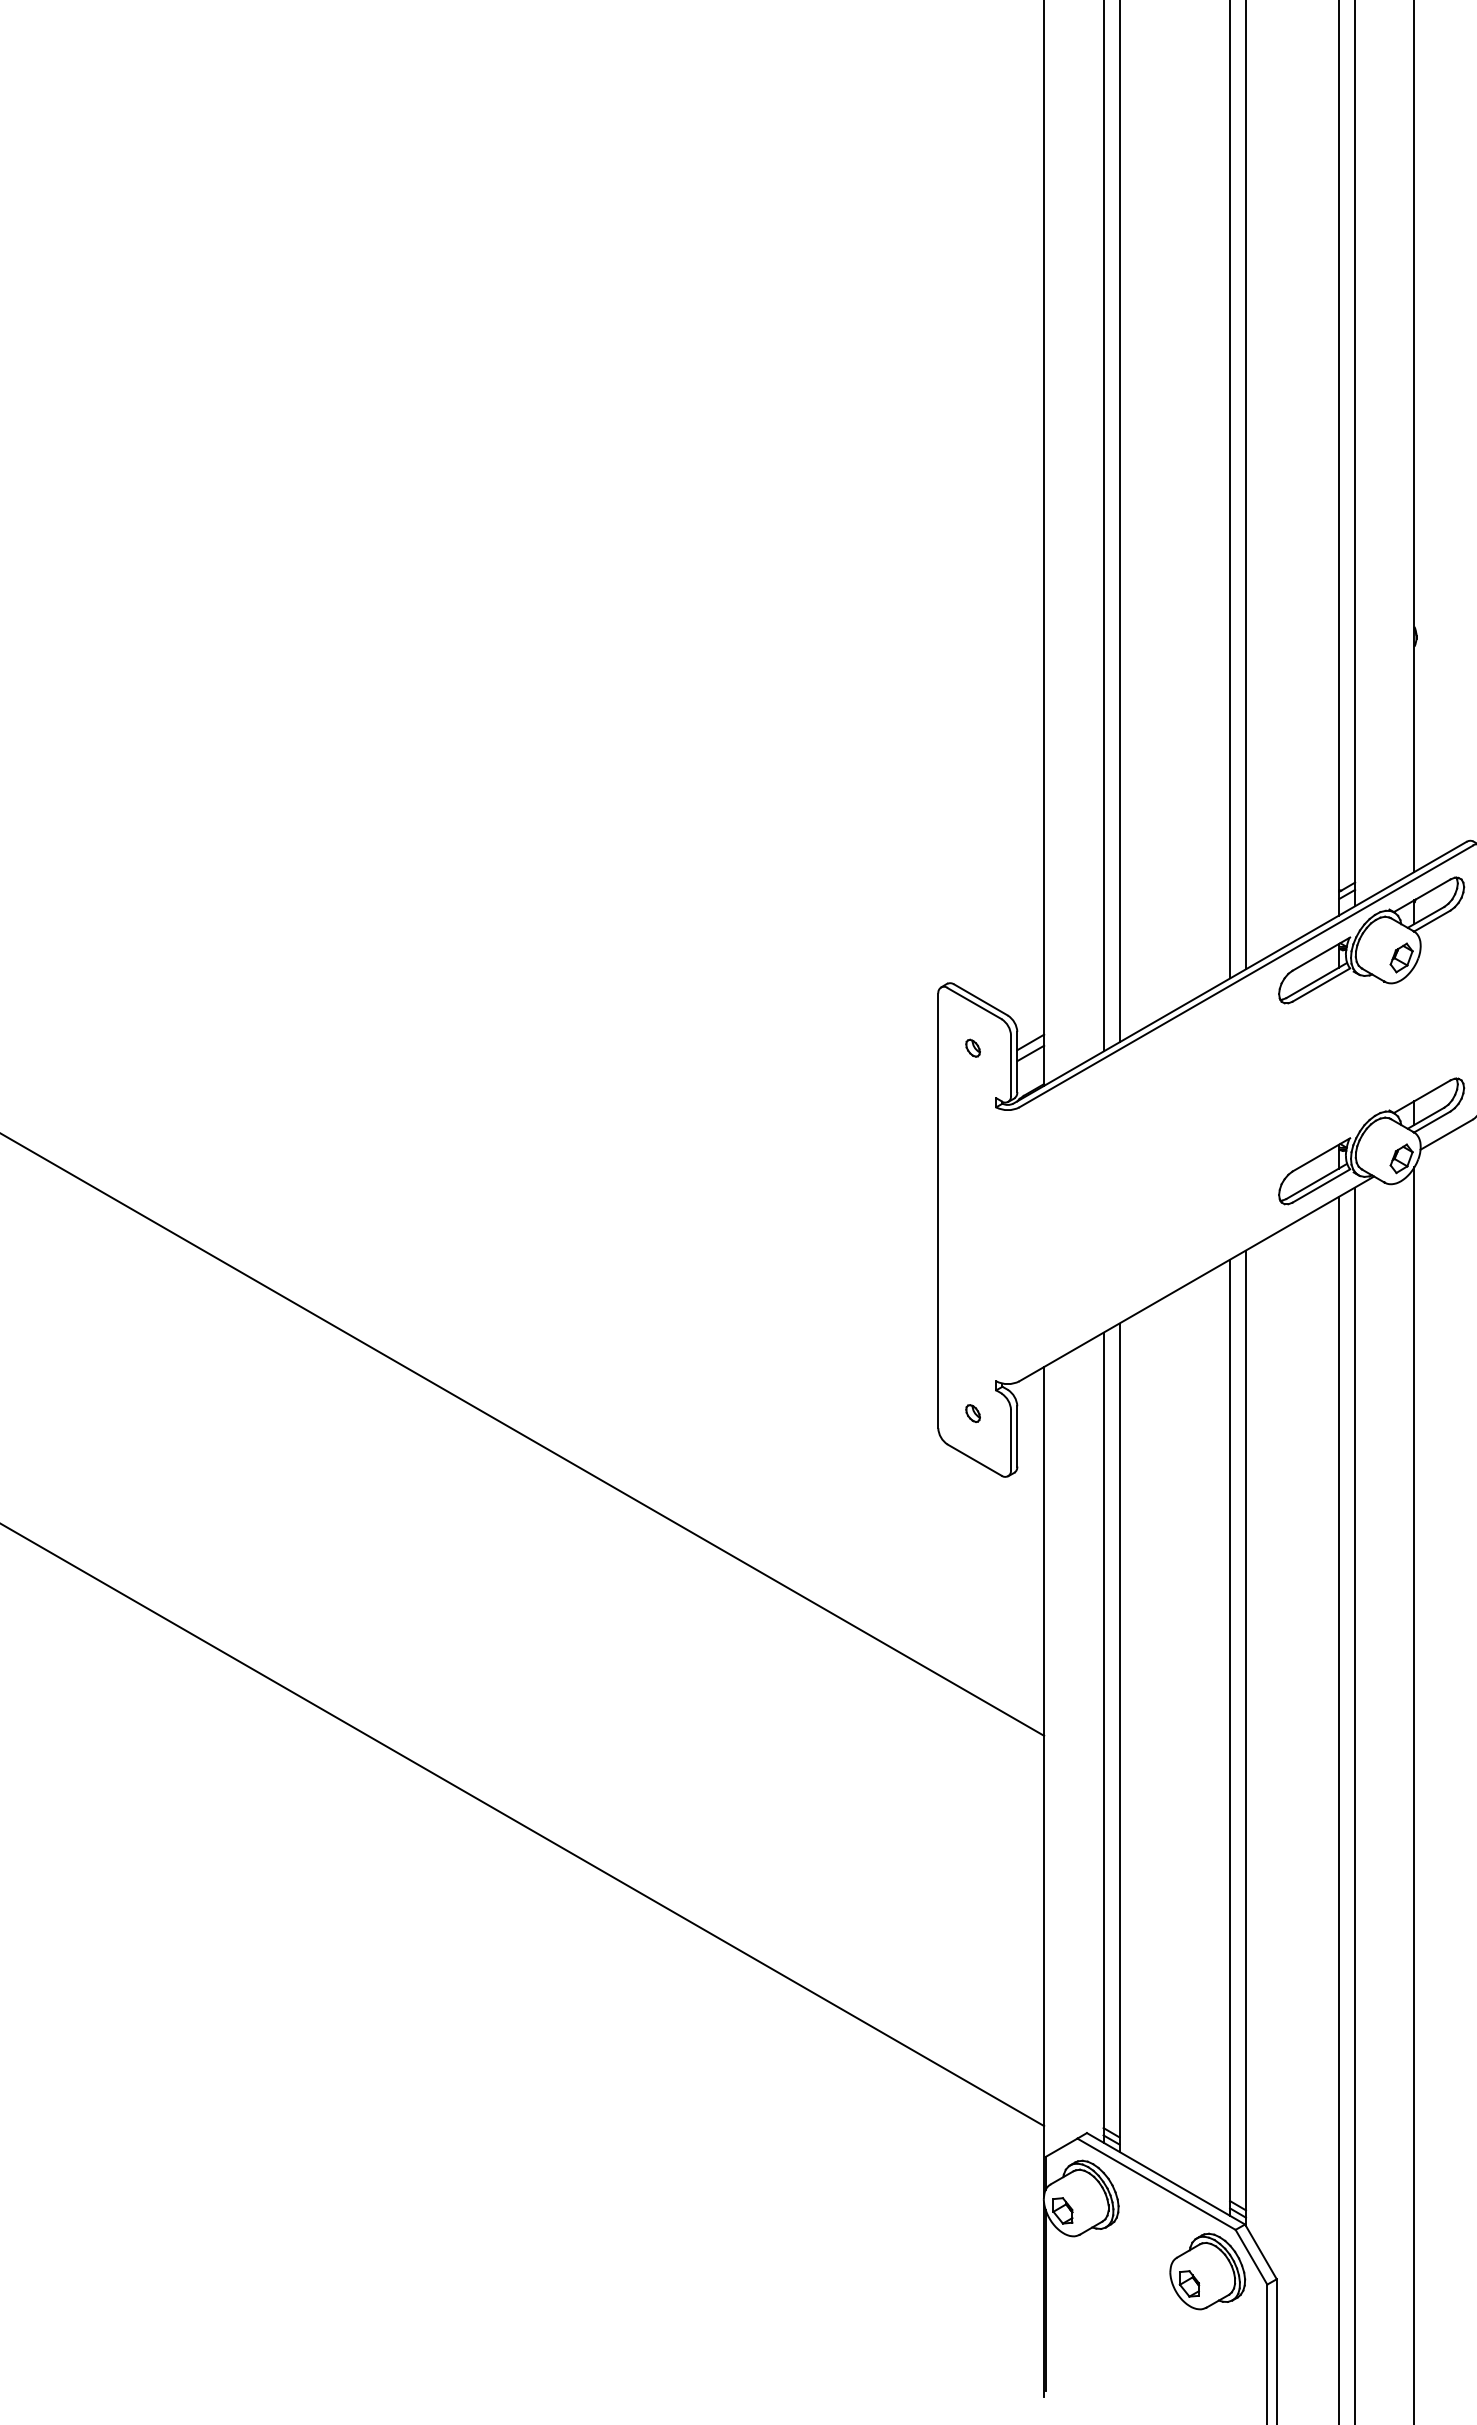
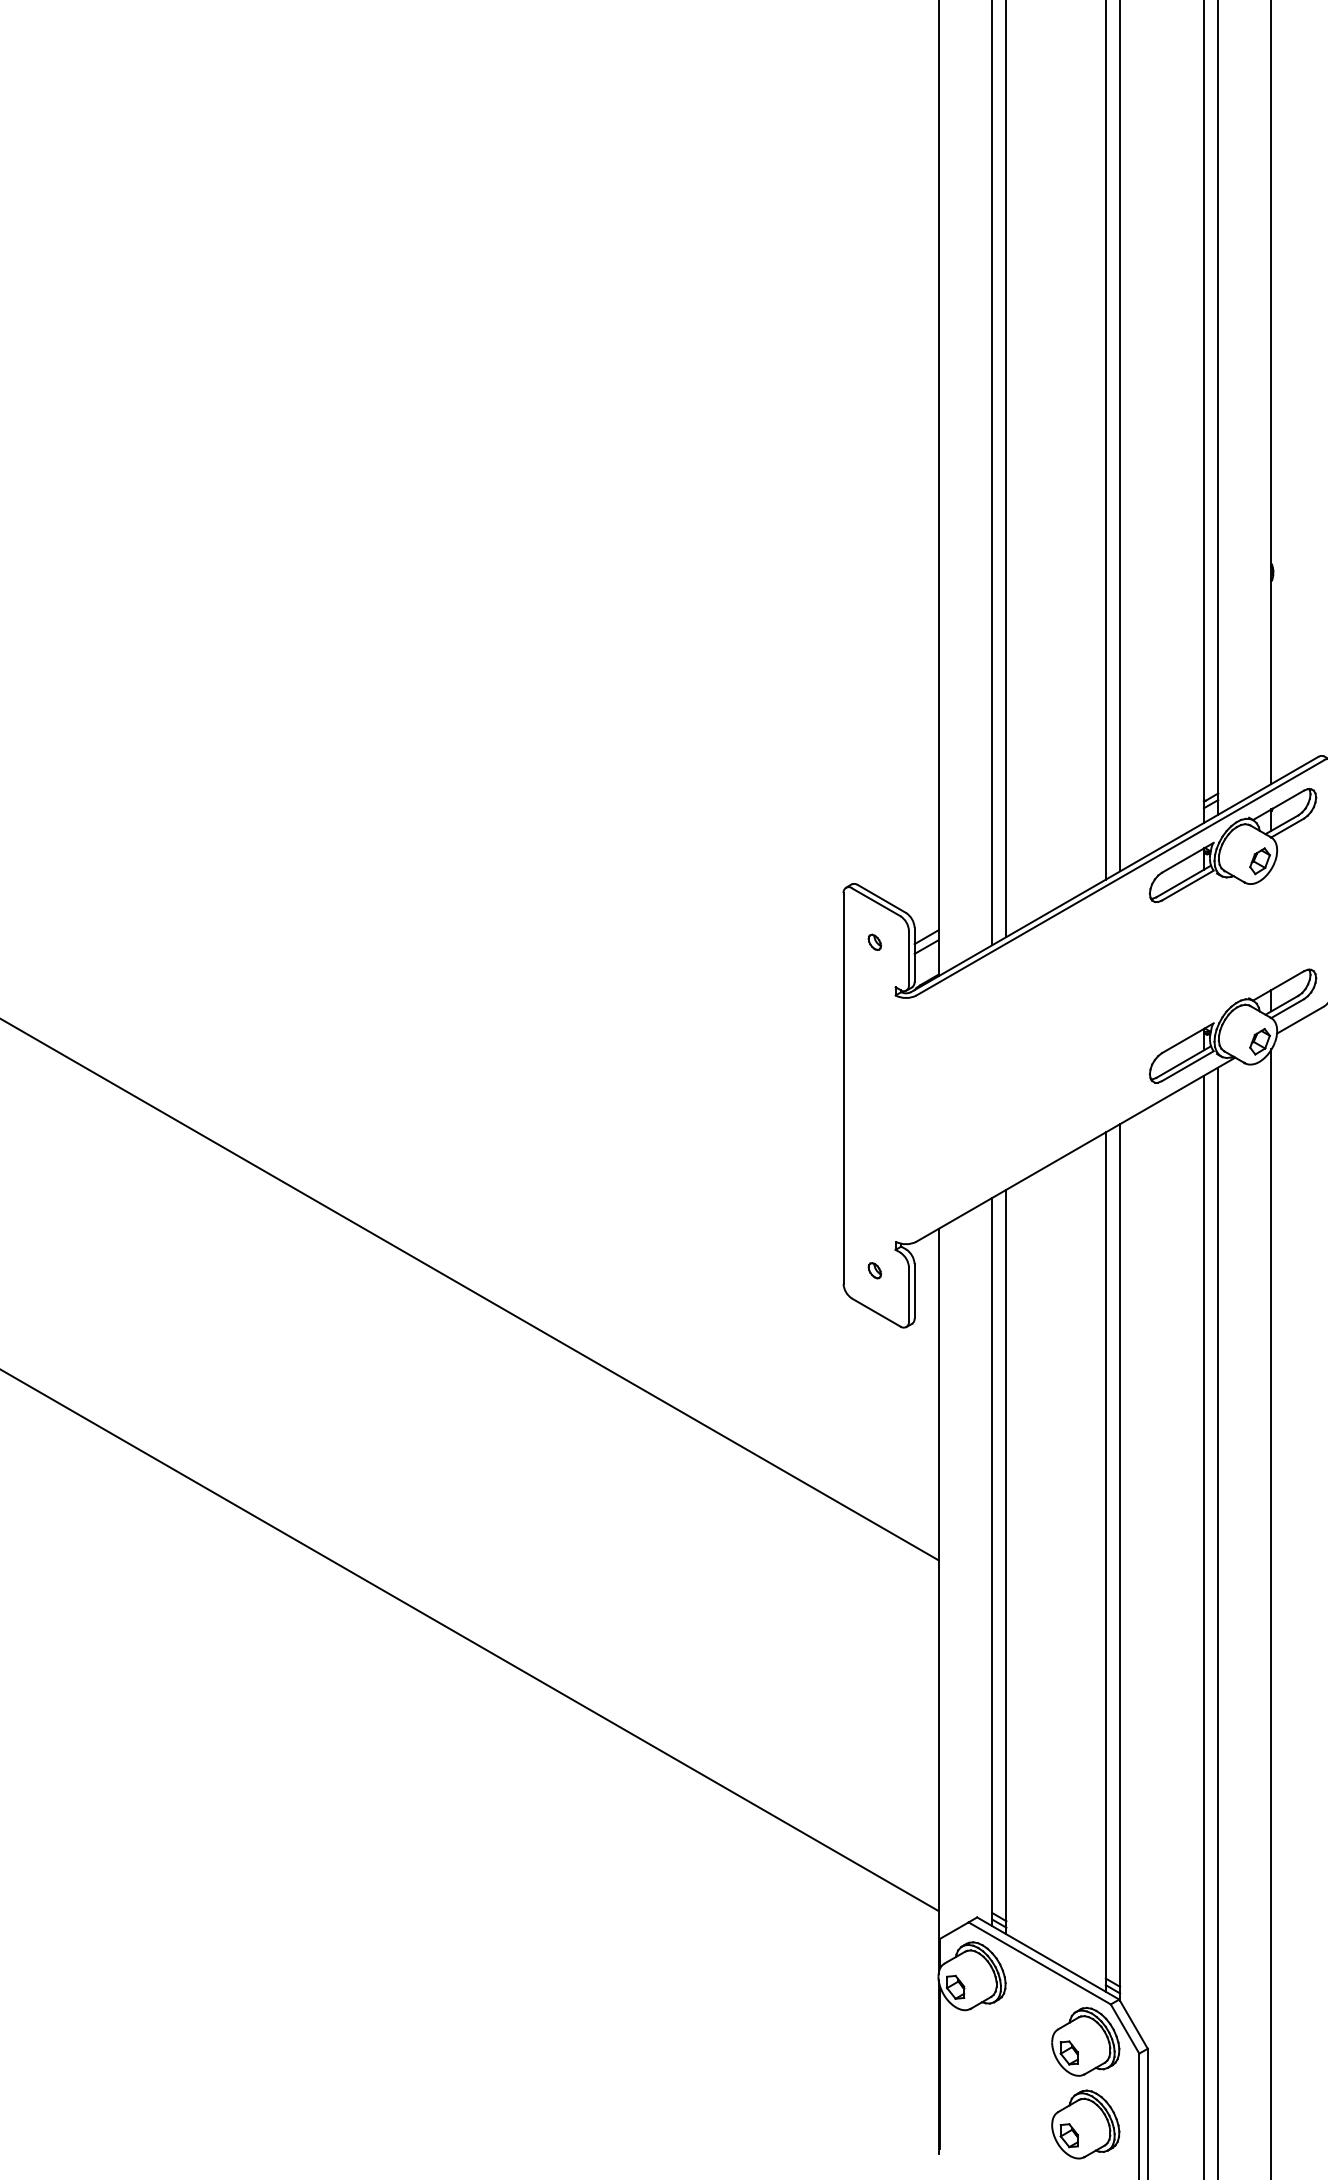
part: (1207, 2363) -> (1085, 2124), added

